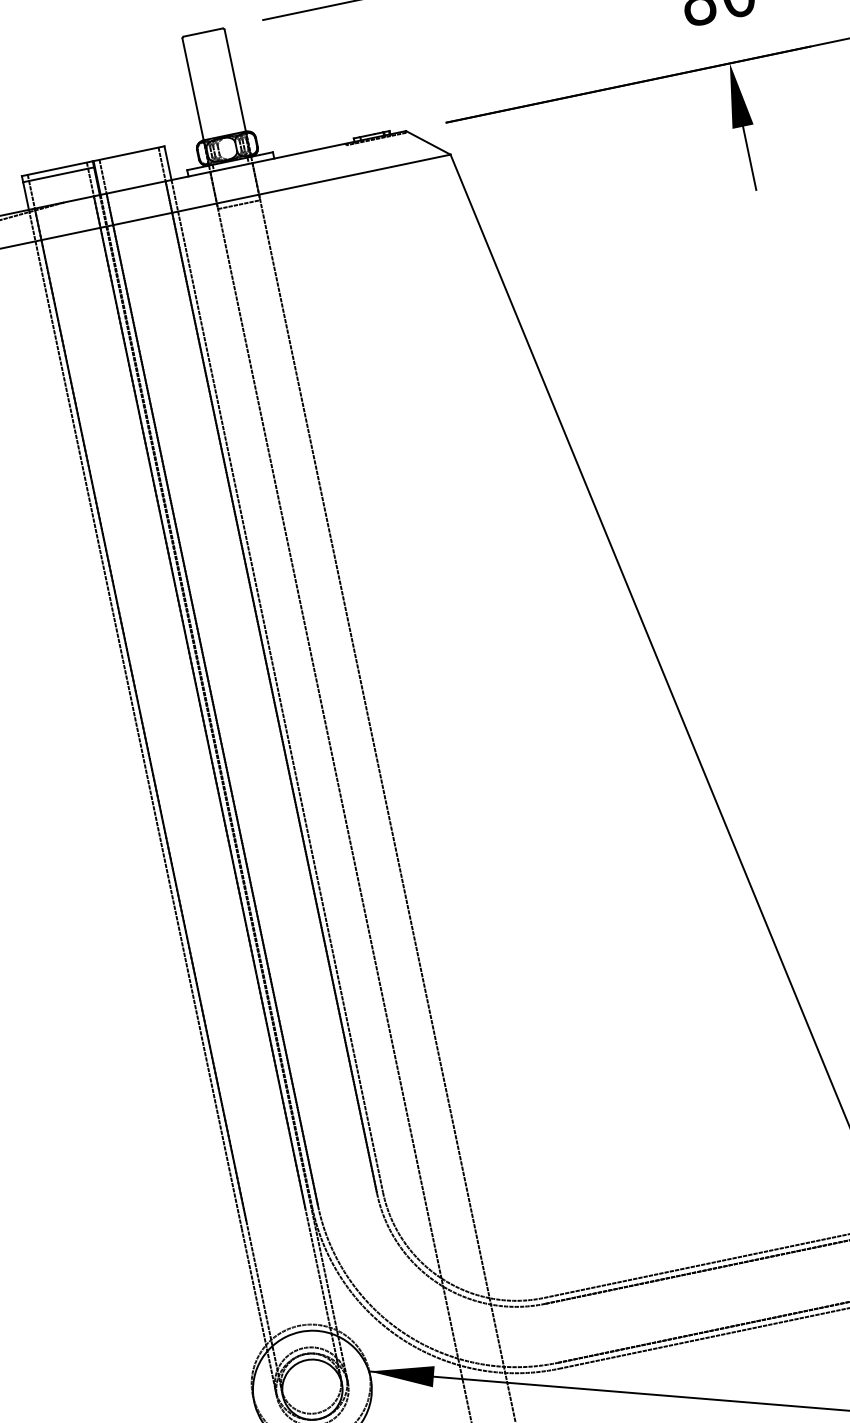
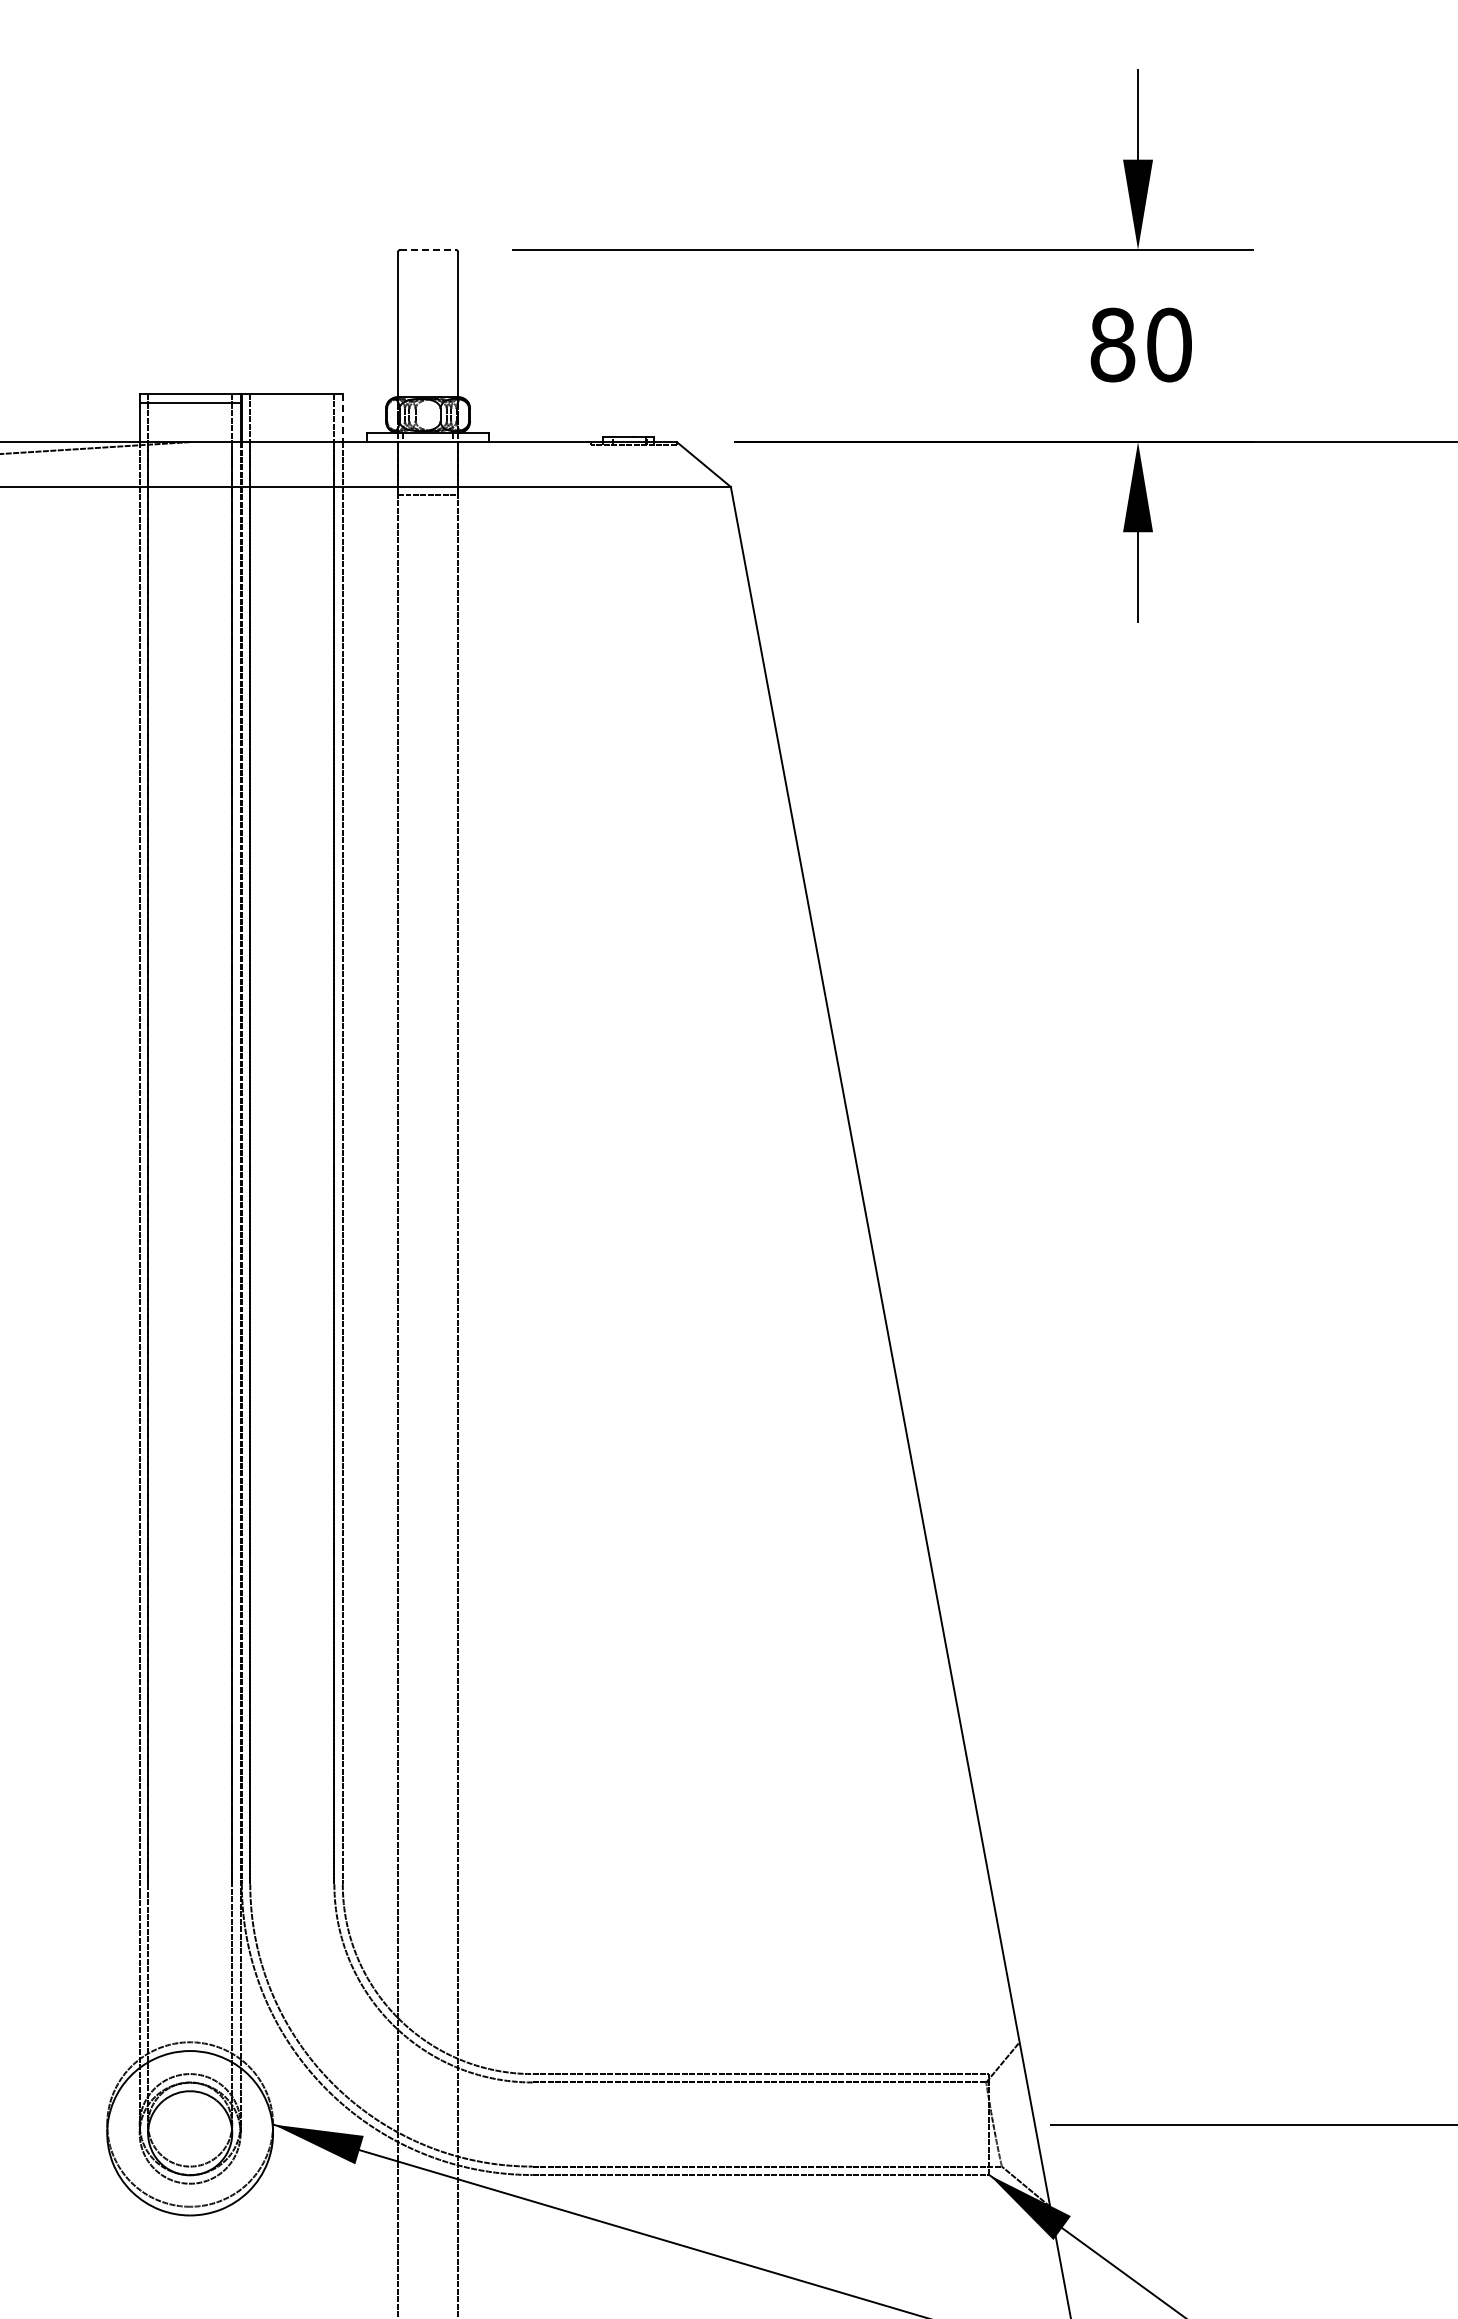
line: (203, 32) -> (428, 249), solid -> dashed
line: (167, 163) -> (342, 418), solid -> dashed

